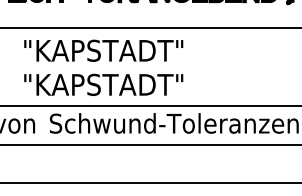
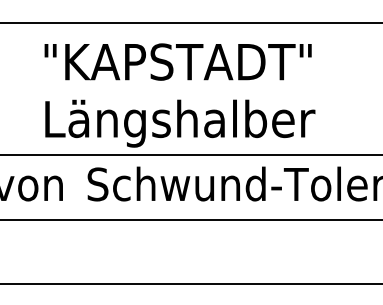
text: (104, 87) -> (179, 123), "KAPSTADT" -> Längshalber

